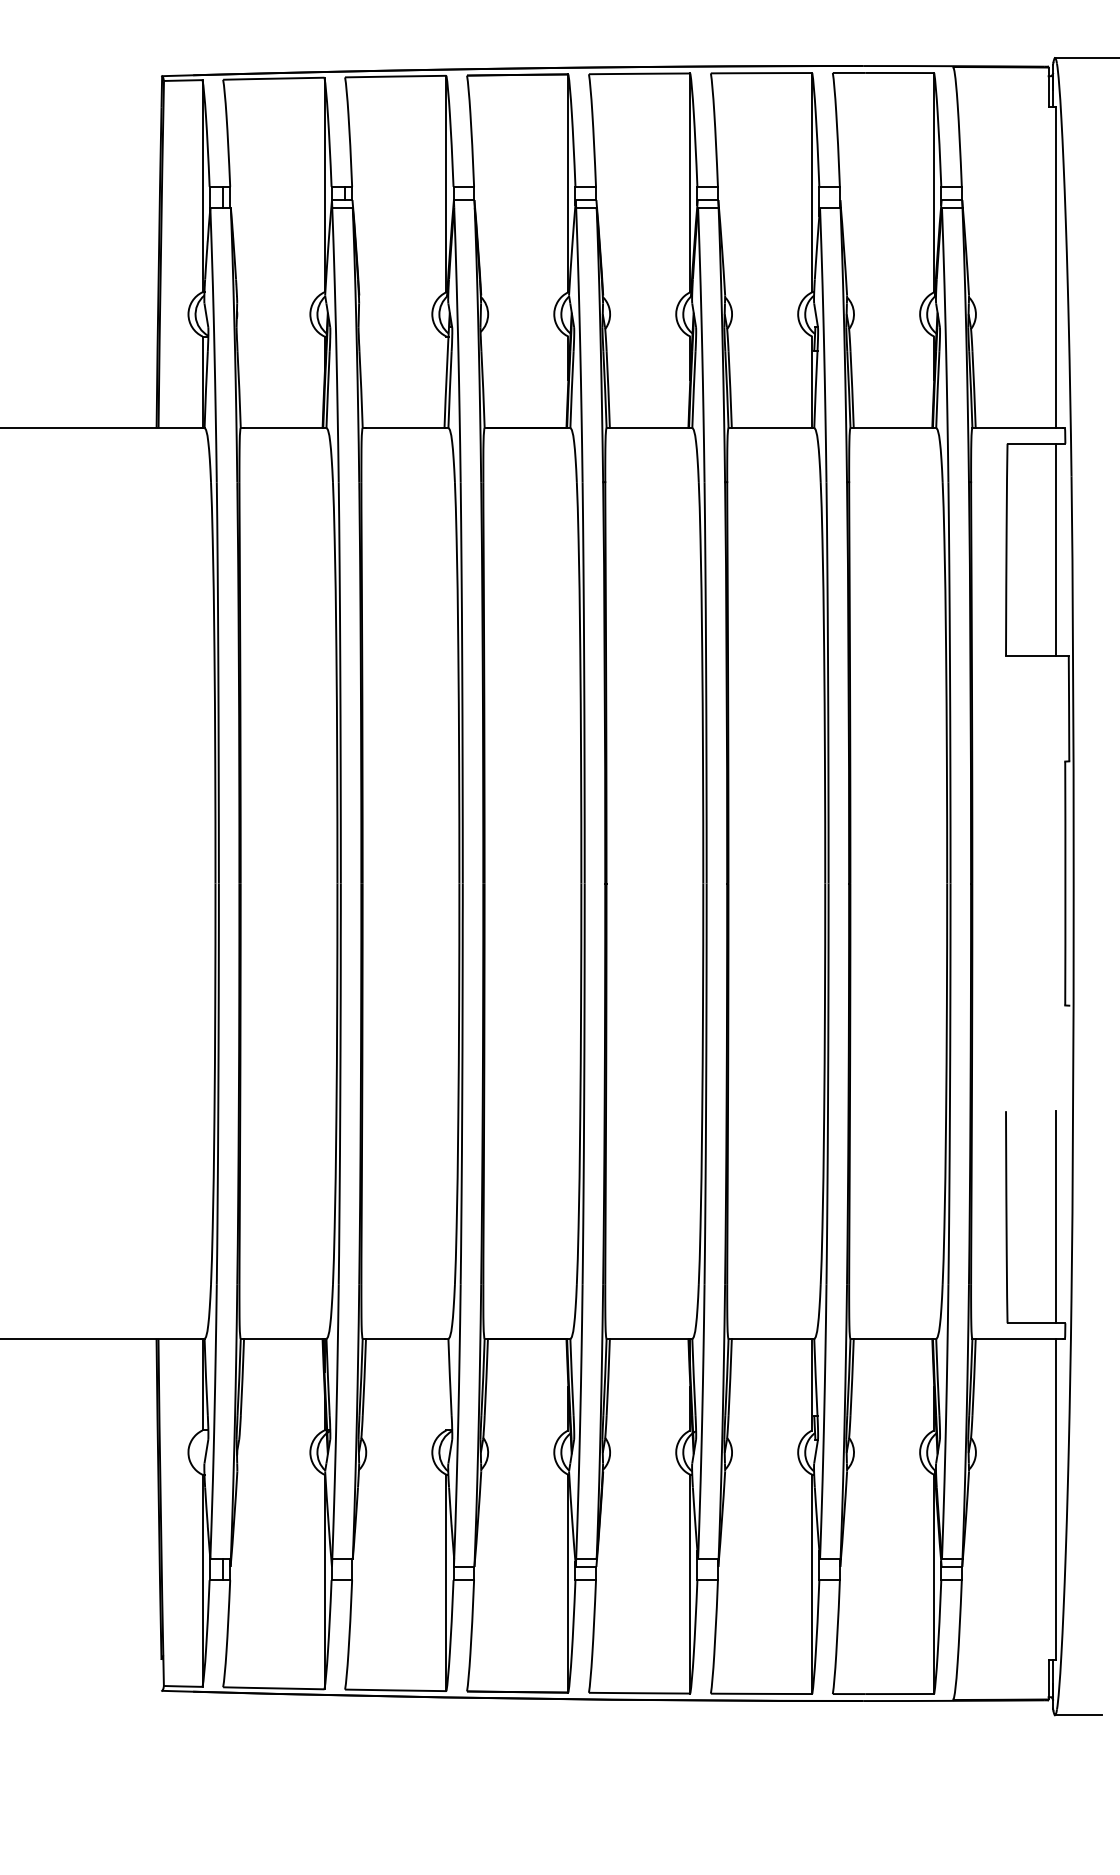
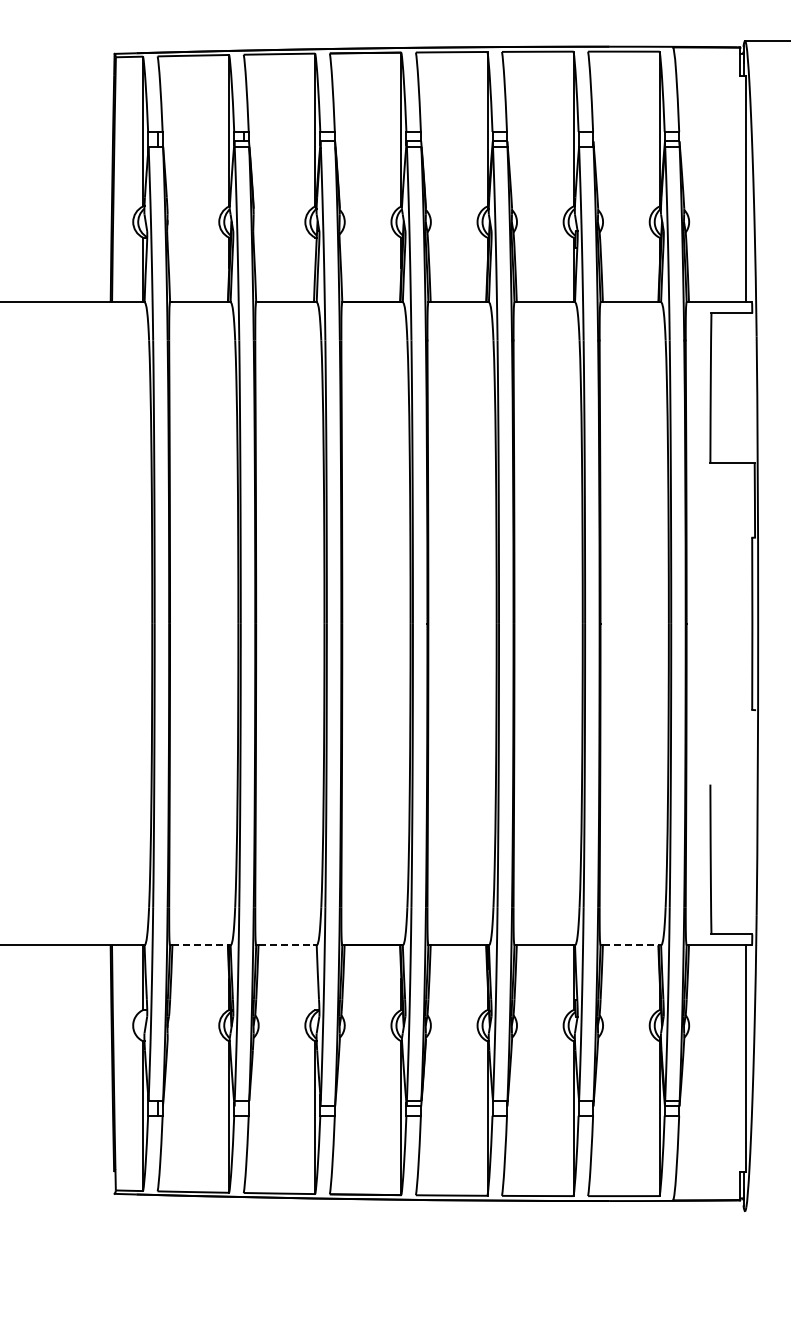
line: (1055, 550) -> (745, 388), removed
line: (1055, 1217) -> (745, 859), removed
line: (283, 1339) -> (200, 945), solid -> dashed
line: (405, 1339) -> (286, 945), solid -> dashed
line: (892, 1339) -> (630, 945), solid -> dashed
line: (1078, 1715) -> (761, 1211), removed

